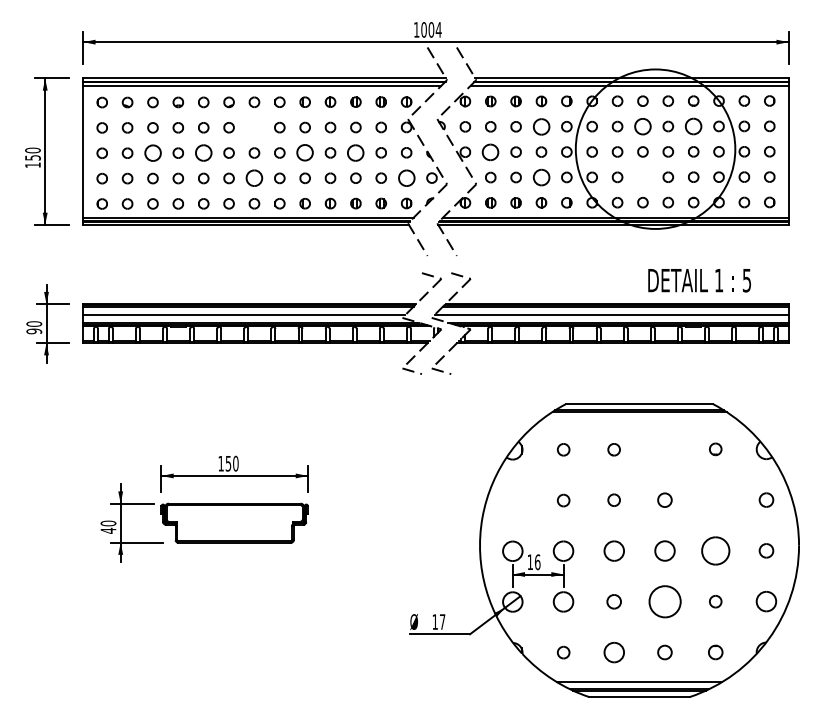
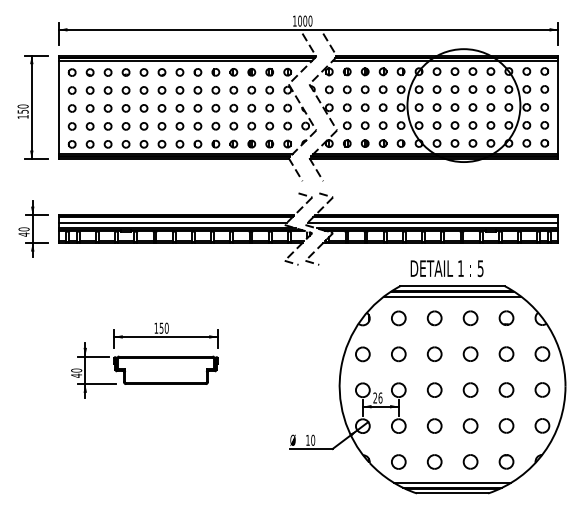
text: (438, 28) -> (310, 20), 1004 -> 1000
part: (540, 126) -> (382, 89), size x0.62
part: (642, 126) -> (454, 89), size x0.62
part: (693, 126) -> (490, 89), size x0.62
part: (253, 127) -> (179, 90), added
part: (355, 151) -> (251, 107), size x0.62
part: (491, 151) -> (347, 107), size x0.62
part: (152, 153) -> (107, 108), size x0.62
part: (202, 153) -> (143, 108), size x0.62
part: (304, 153) -> (215, 108), size x0.62
part: (406, 177) -> (287, 125), size x0.62
part: (540, 177) -> (382, 125), size x0.62
part: (642, 177) -> (454, 125), added
part: (253, 178) -> (179, 126), size x0.62
text: (698, 280) -> (446, 268), moved
text: (33, 331) -> (23, 234), 90 -> 40
line: (639, 418) -> (452, 296), added
part: (715, 448) -> (506, 317), size x1.67
part: (563, 449) -> (398, 318), size x1.67
part: (613, 449) -> (434, 318), size x1.67
part: (664, 449) -> (470, 318), added
part: (613, 499) -> (434, 353), size x1.67
part: (664, 499) -> (470, 353), size x1.43
part: (715, 499) -> (506, 353), added
part: (766, 499) -> (542, 353), size x1.43
part: (512, 500) -> (362, 354), added
part: (563, 500) -> (398, 354), size x1.67
part: (715, 550) -> (506, 389), size x0.71
part: (766, 550) -> (542, 389), size x1.43
text: (529, 561) -> (374, 397), 16 -> 26
part: (613, 601) -> (434, 425), size x1.43
part: (664, 601) -> (470, 425), size x0.62
part: (715, 601) -> (506, 425), size x1.67
text: (443, 620) -> (313, 439), 17 -> 10
part: (563, 651) -> (398, 461), size x1.67
part: (664, 651) -> (470, 461), size x1.43
part: (715, 651) -> (506, 461), size x1.43

